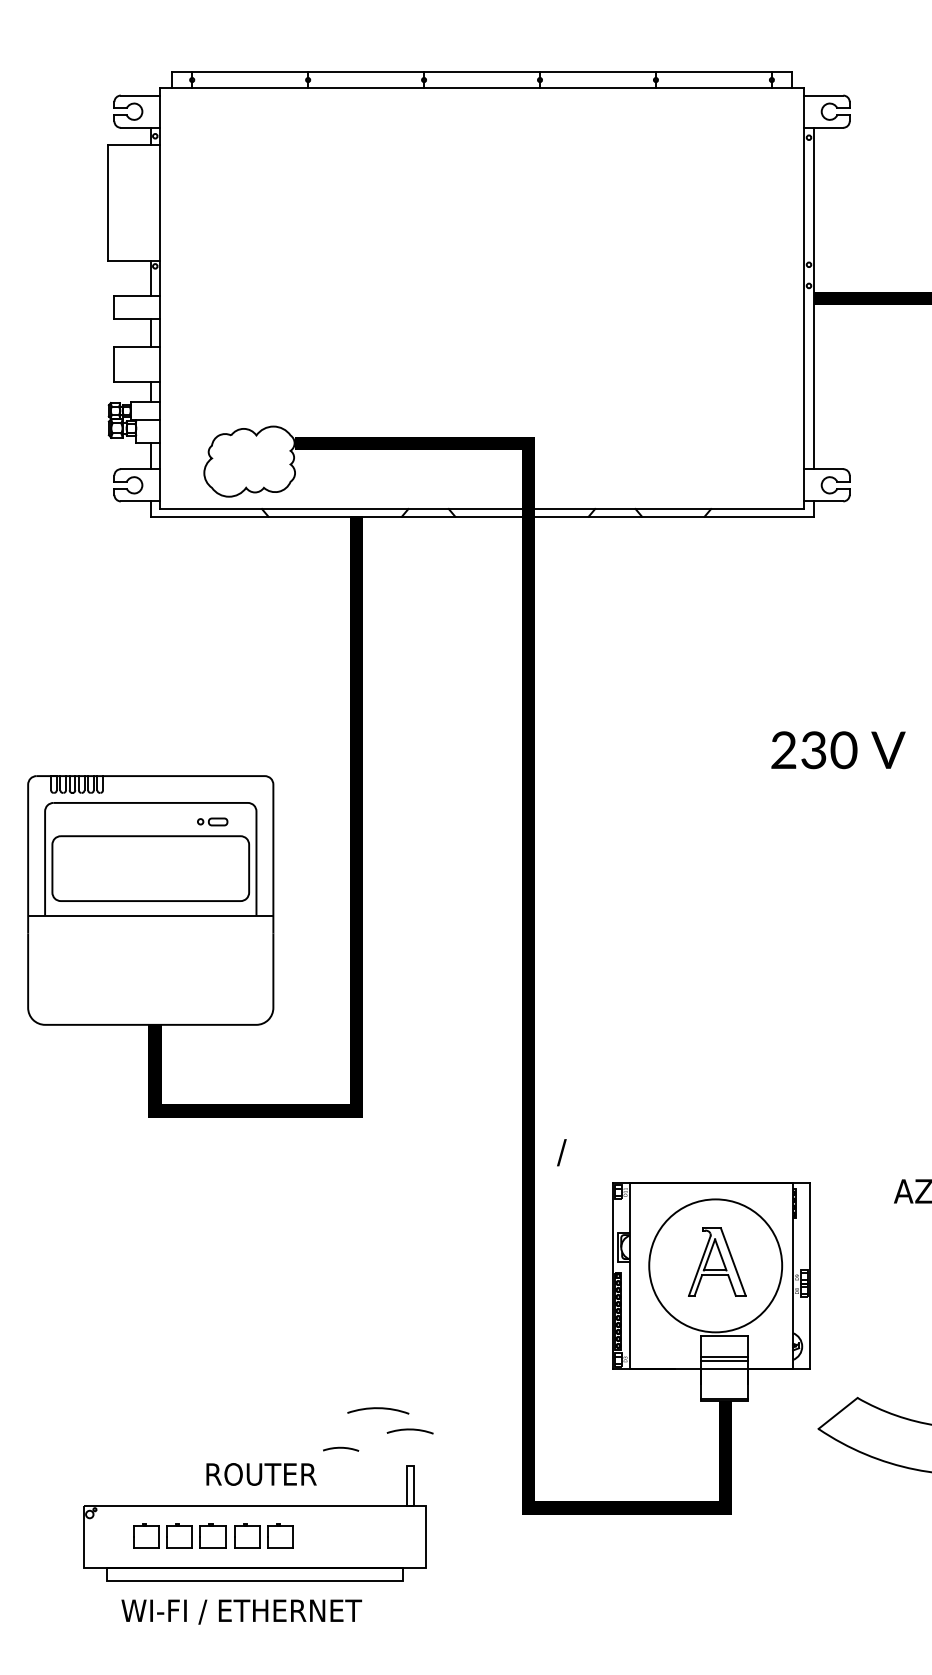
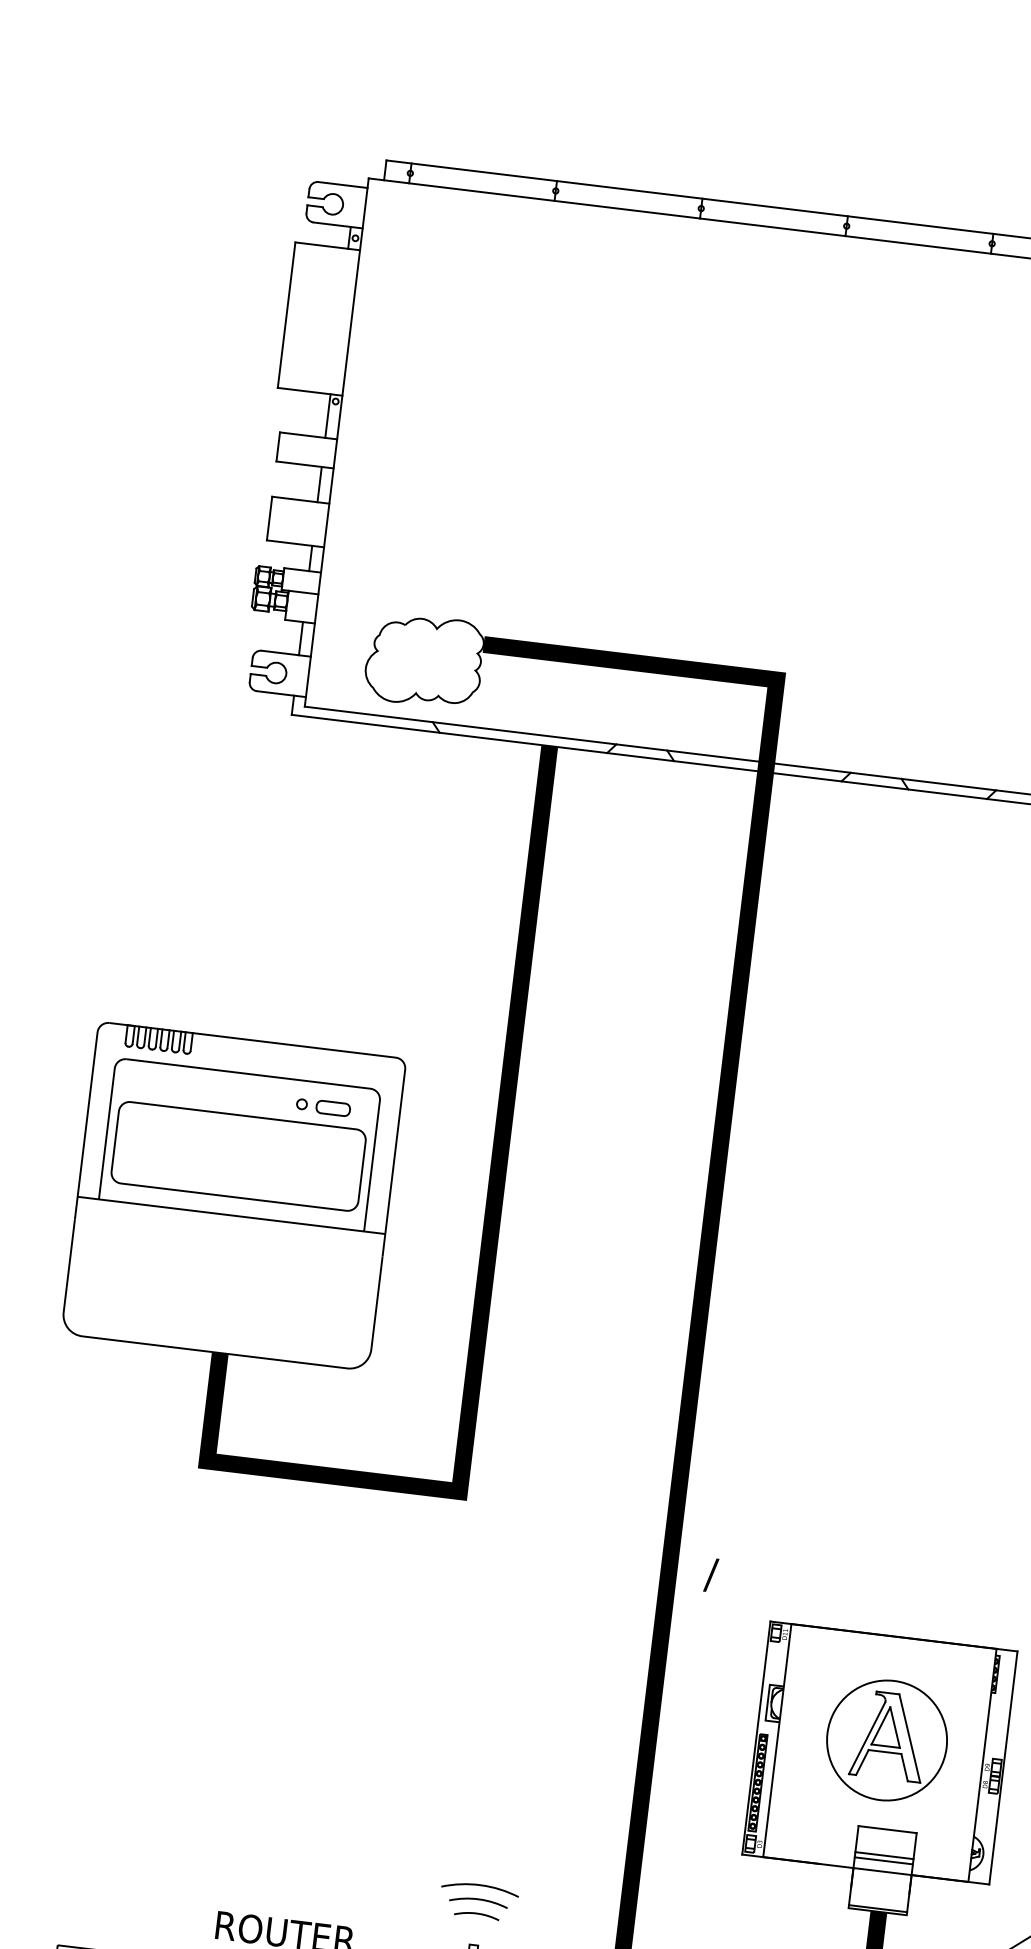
part: (212, 821) -> (323, 1106), size x1.43
circle: (715, 1265) -> (886, 1740), size x0.71
arc: (378, 1409) -> (480, 1886), moved
arc: (341, 1448) -> (477, 1914), moved

